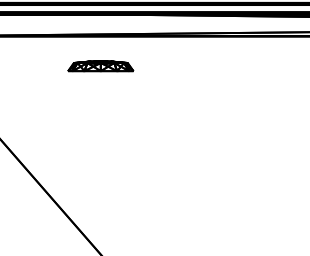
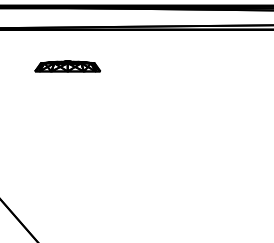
part: (100, 66) -> (67, 66), moved

